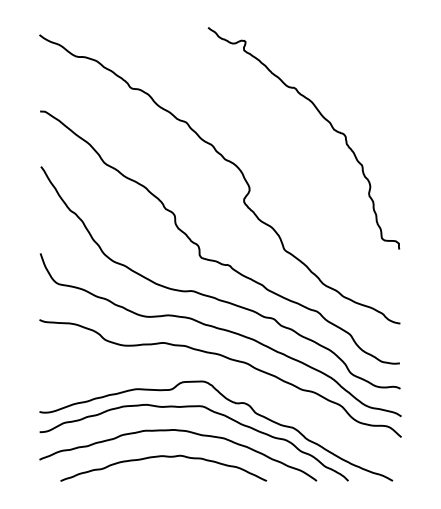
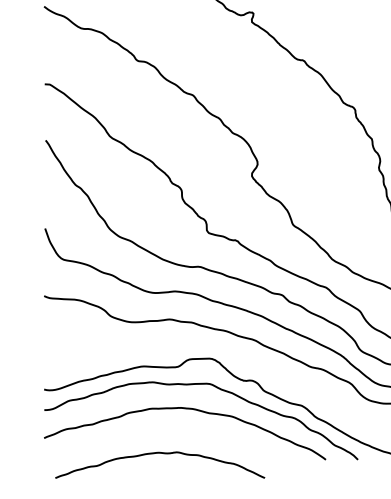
curve: (163, 457) -> (159, 454), moved

